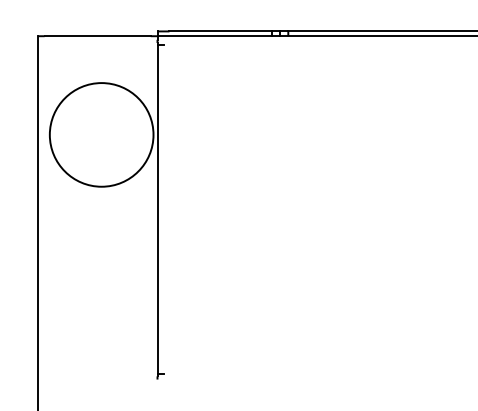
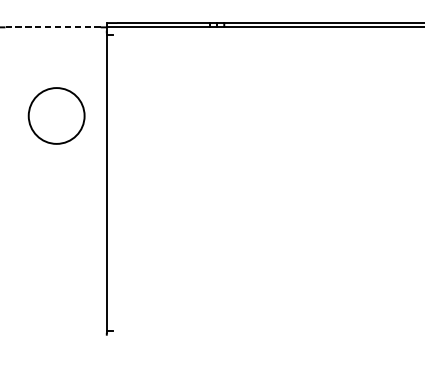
line: (97, 36) -> (52, 27), solid -> dashed
circle: (101, 134) -> (56, 115), size x0.6

